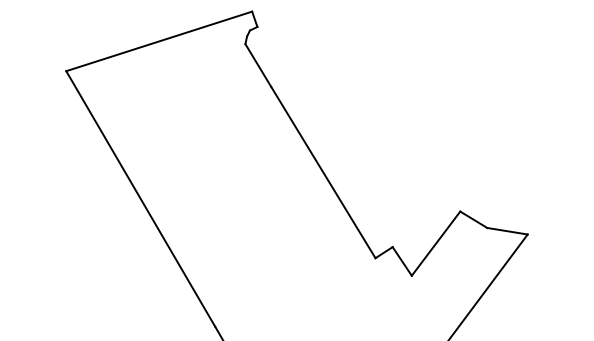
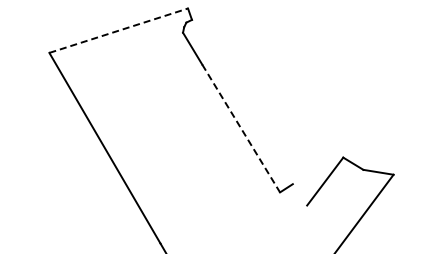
line: (158, 41) -> (118, 30), solid -> dashed
line: (323, 172) -> (241, 128), solid -> dashed
line: (401, 260) -> (299, 194), removed

